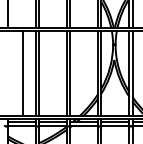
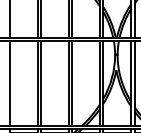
line: (22, 72) -> (9, 82), moved

